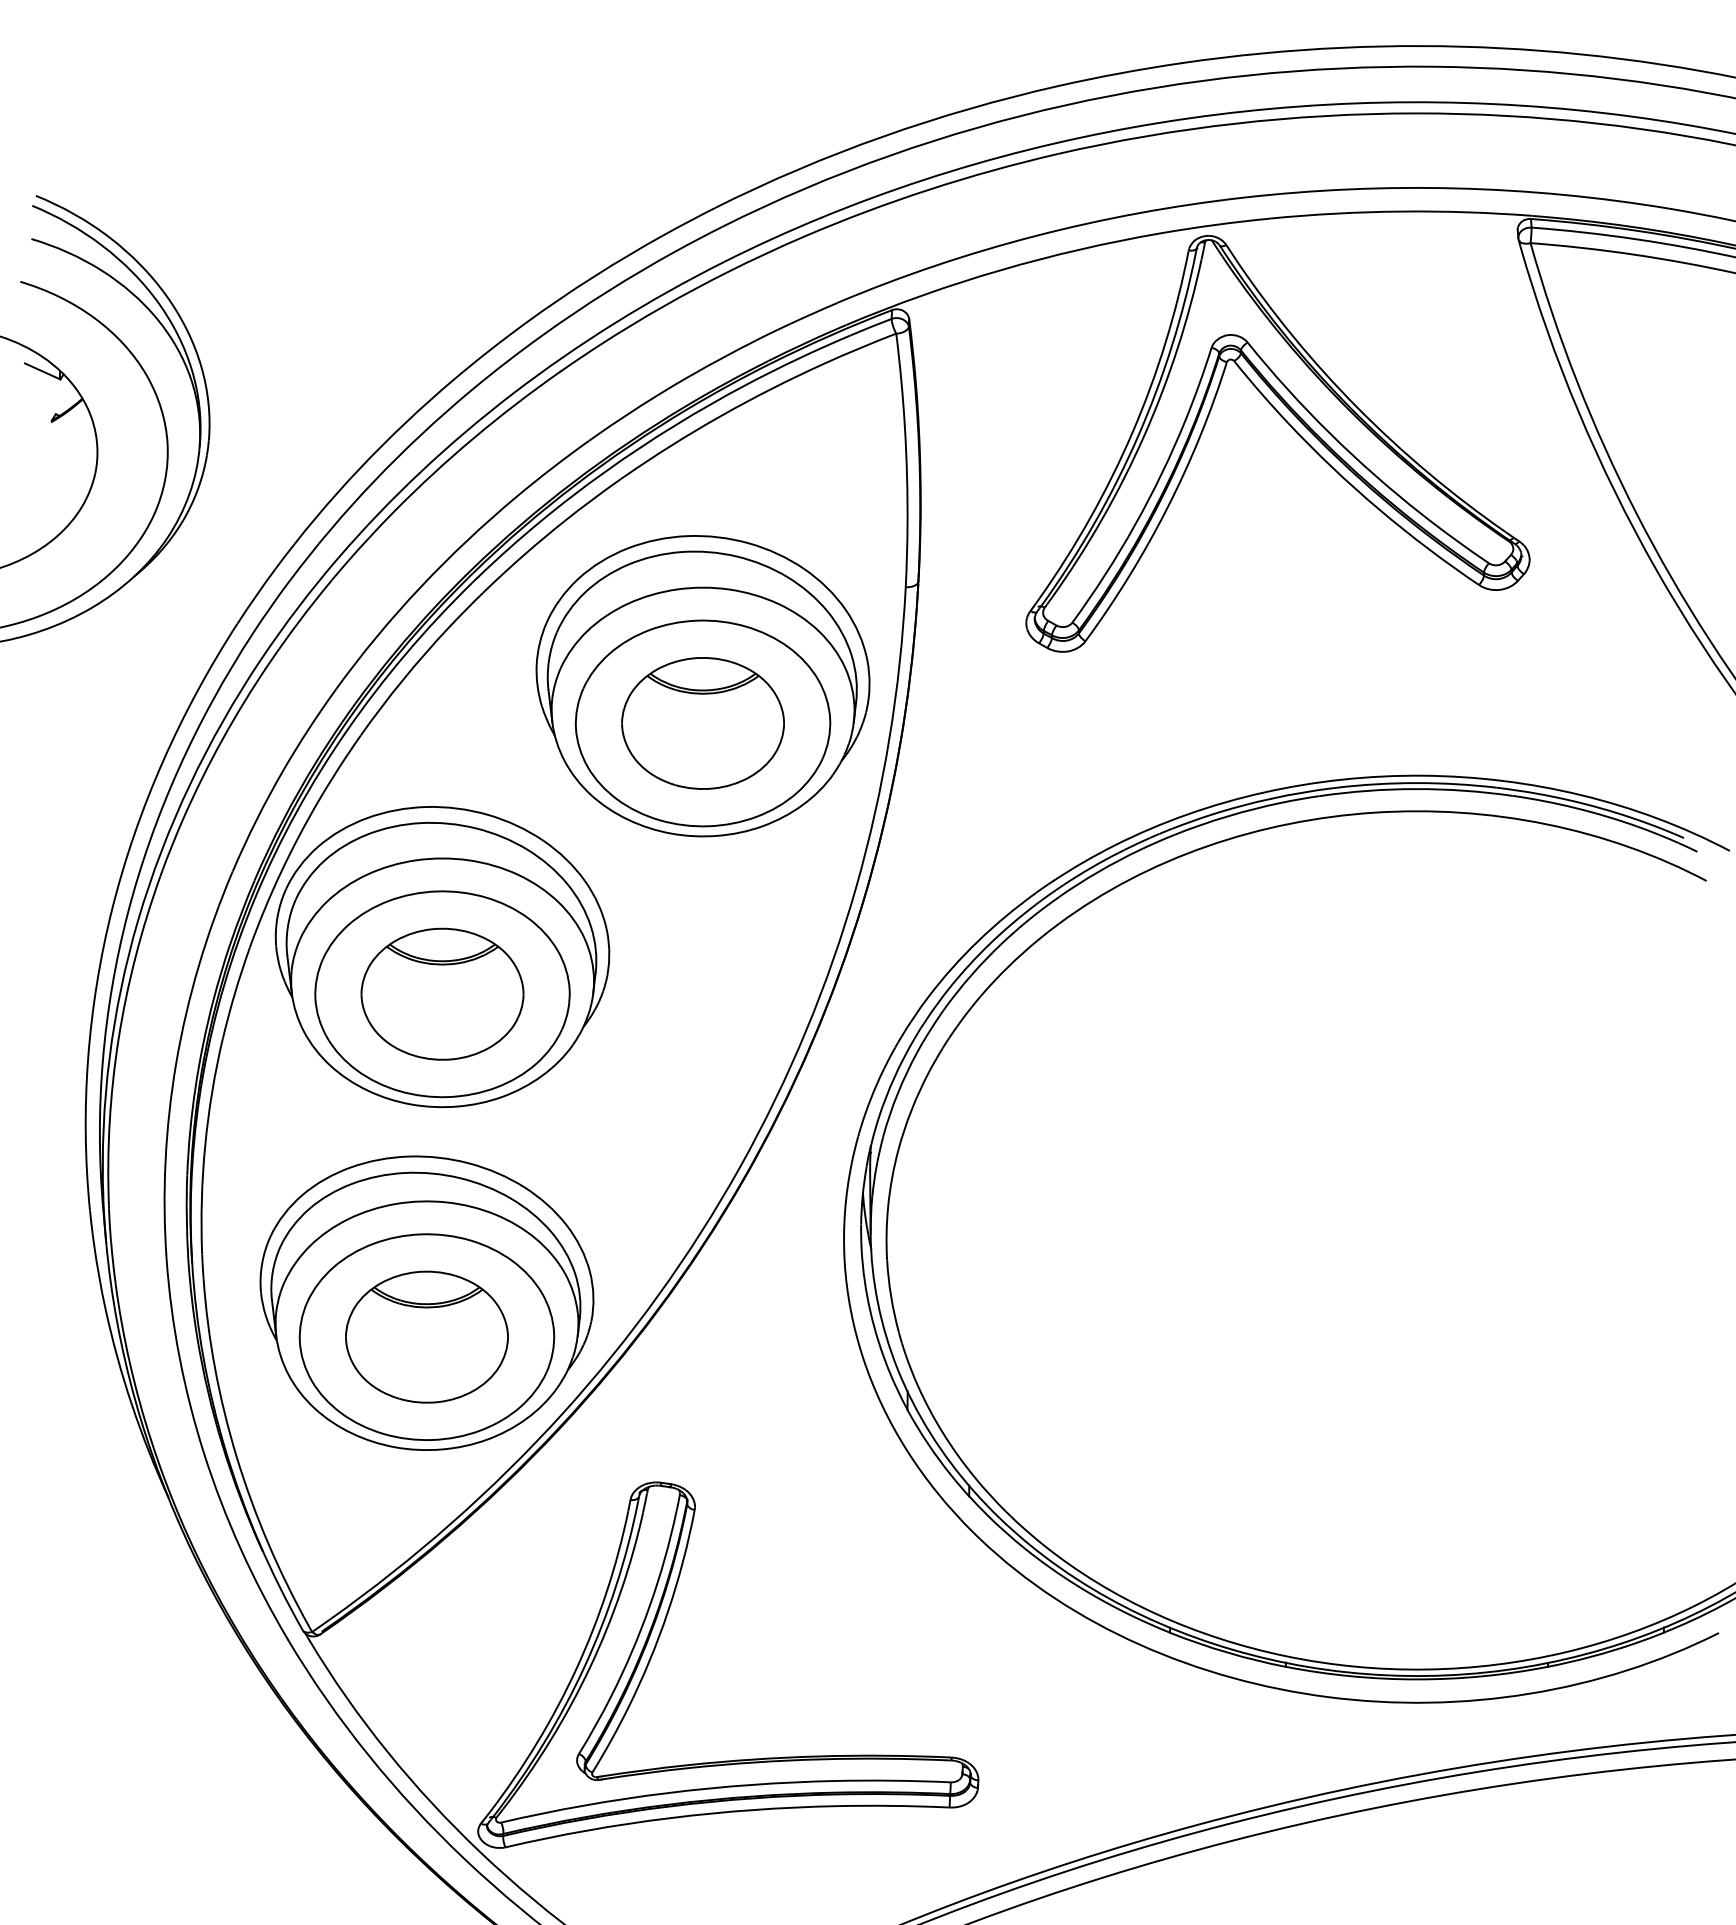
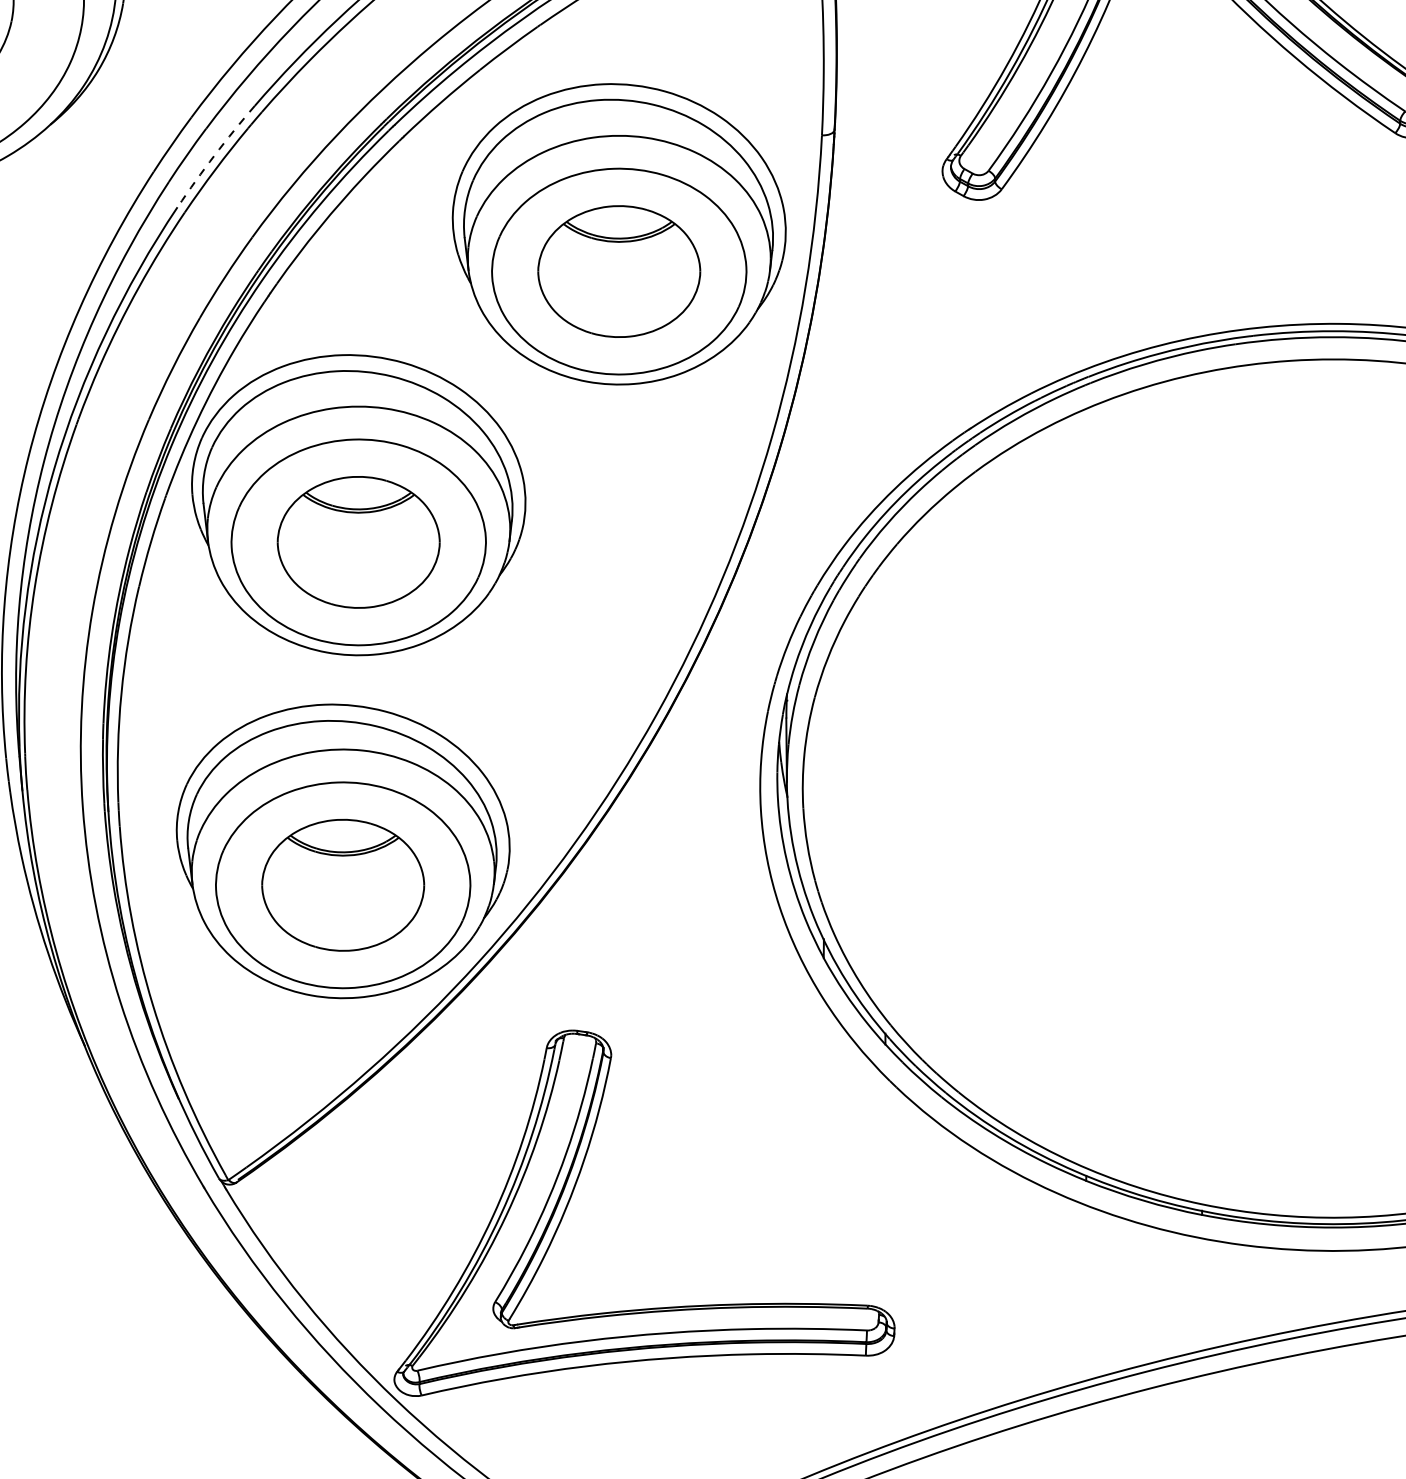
arc: (298, 607) -> (214, 155), solid -> dashed

